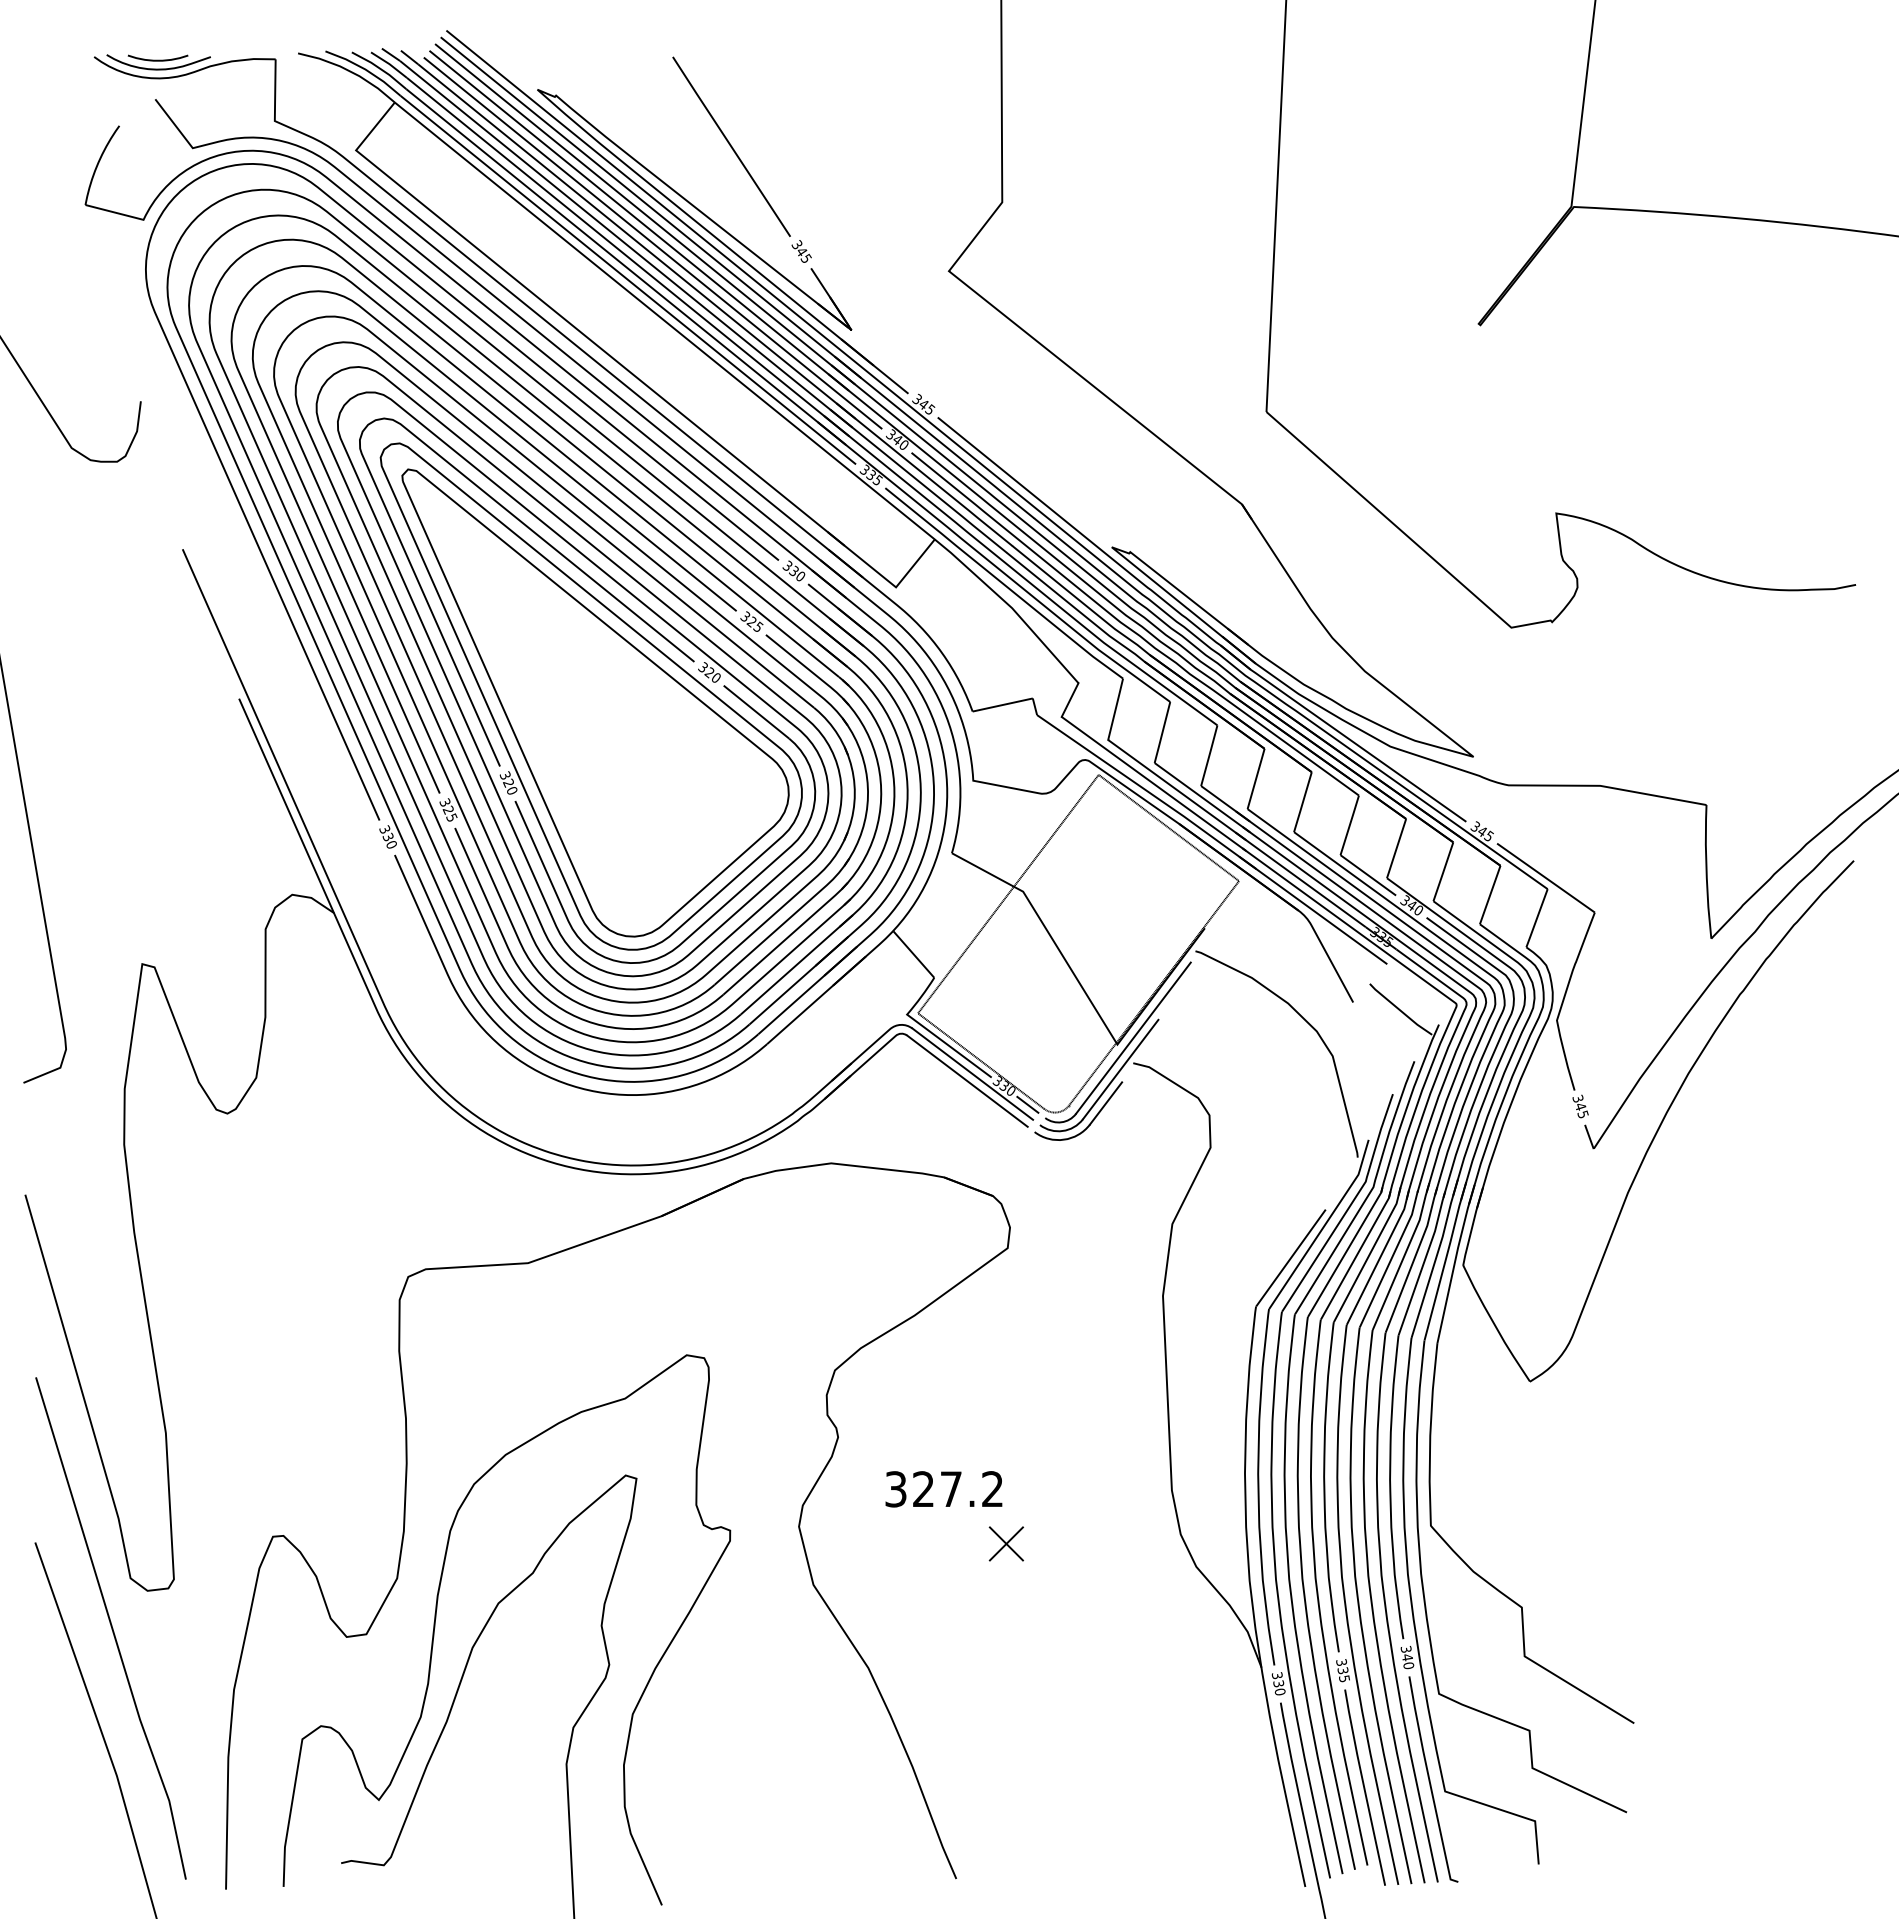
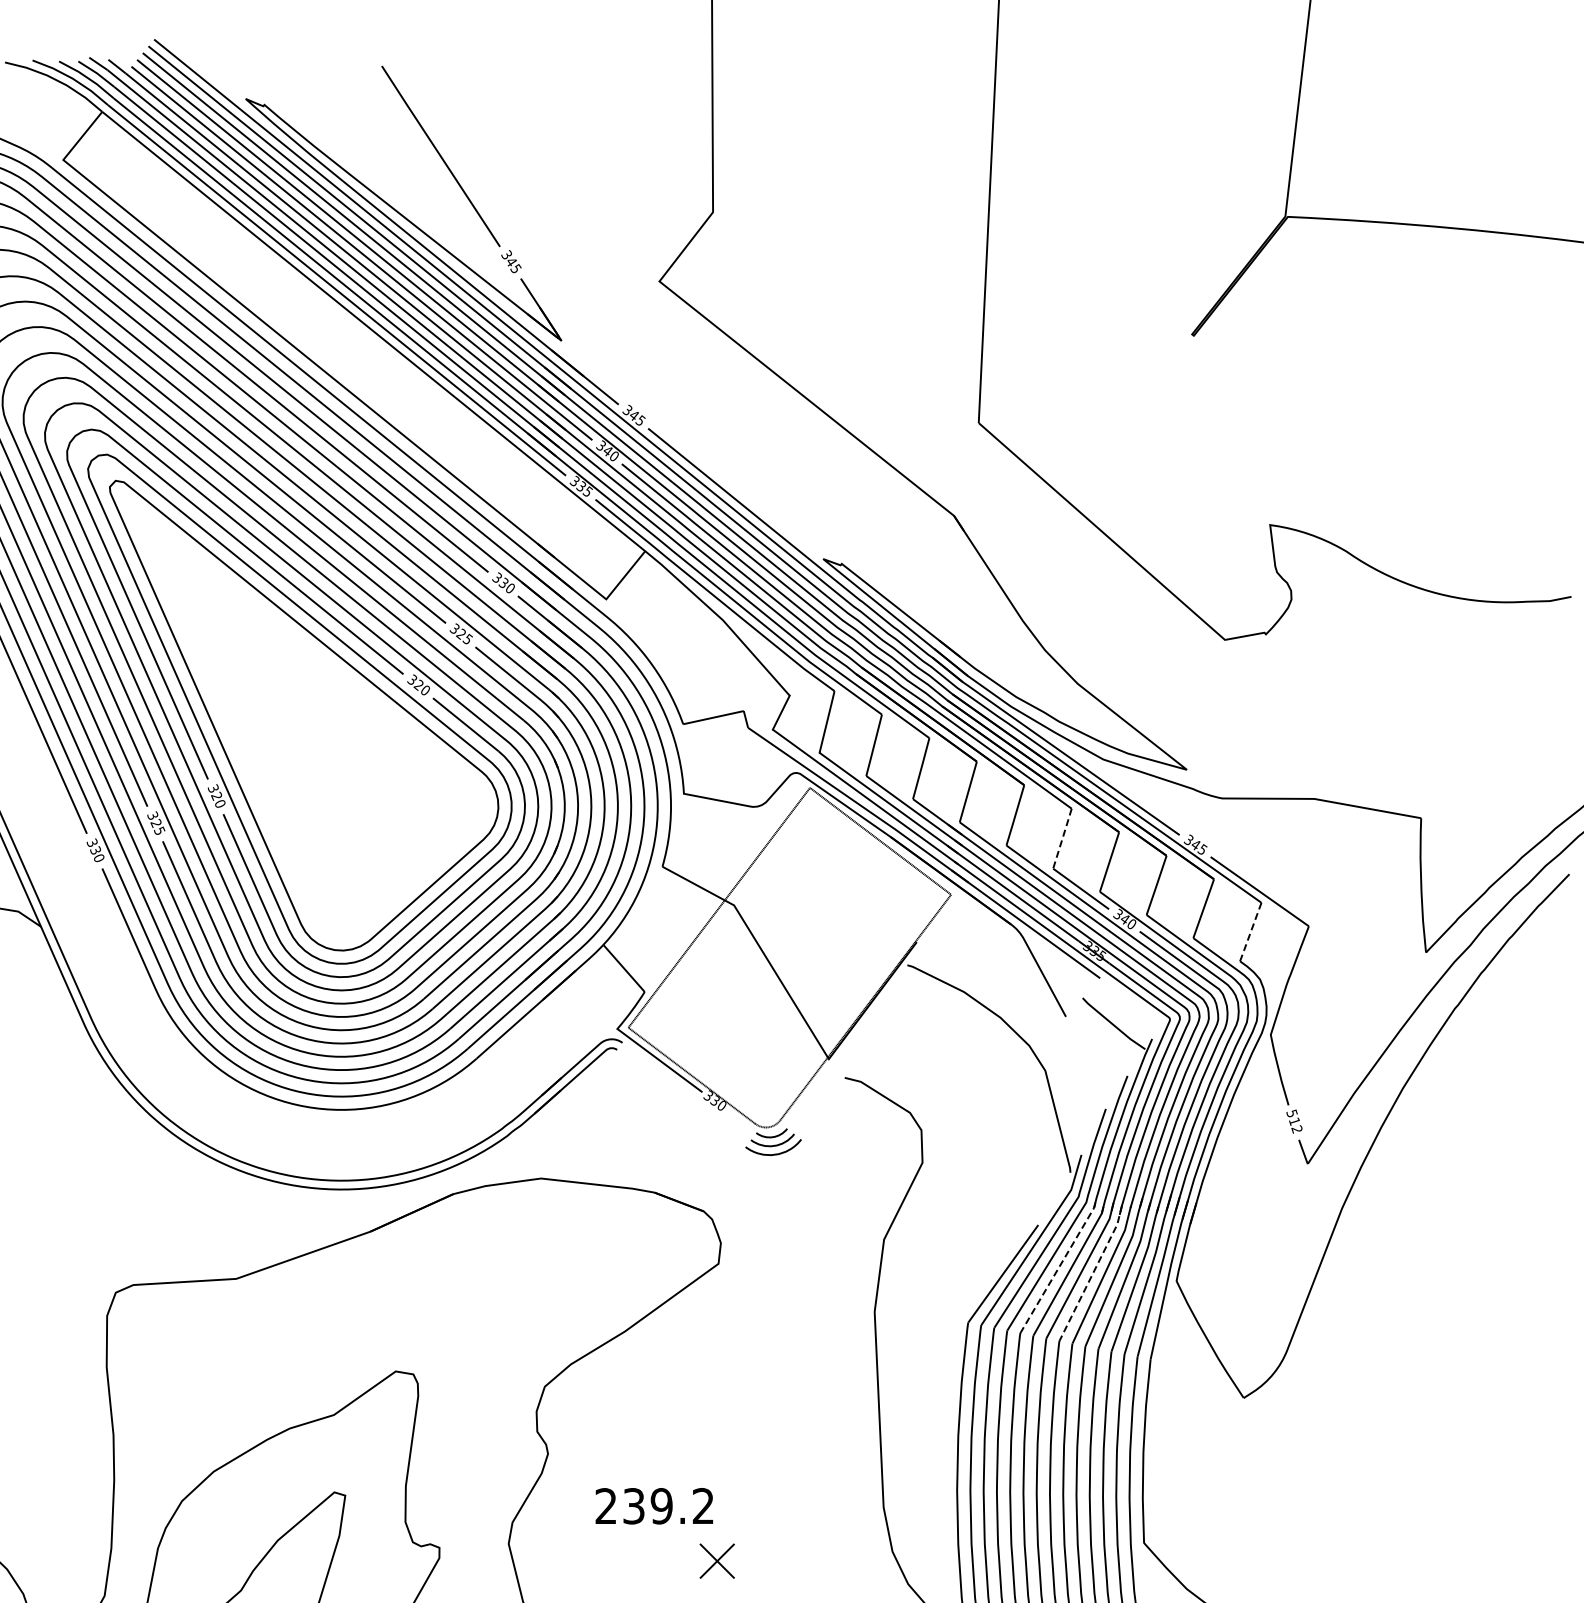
line: (1349, 825) -> (1062, 838), solid -> dashed
line: (1536, 918) -> (1250, 932), solid -> dashed
line: (1133, 1037) -> (845, 1051), removed
line: (1120, 1069) -> (831, 1084), removed
line: (972, 1073) -> (683, 1088), removed
line: (966, 1080) -> (677, 1095), removed
line: (1106, 1103) -> (817, 1118), removed
line: (1027, 1104) -> (738, 1119), removed
text: (1581, 1106) -> (1295, 1121), 345 -> 512
line: (1346, 1251) -> (1059, 1267), solid -> dashed
line: (1380, 1257) -> (1093, 1273), solid -> dashed
text: (923, 1489) -> (633, 1506), 327.2 -> 239.2

